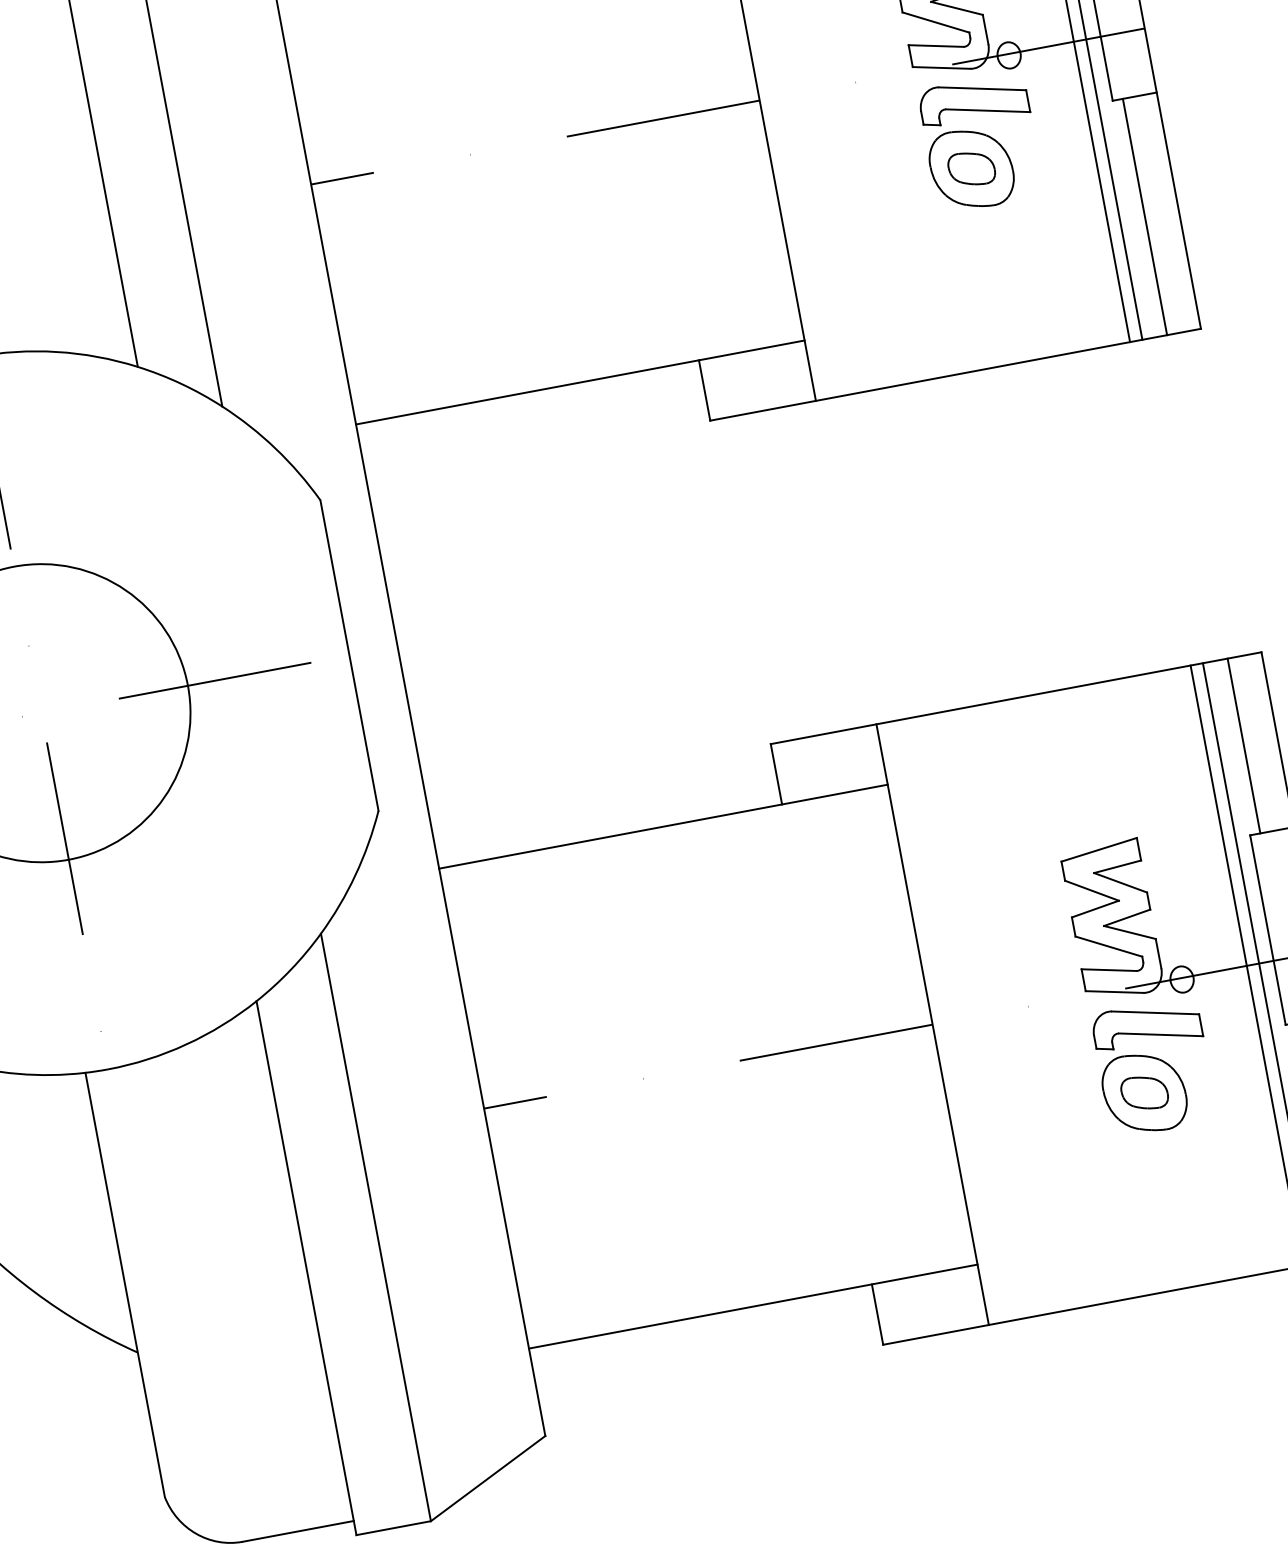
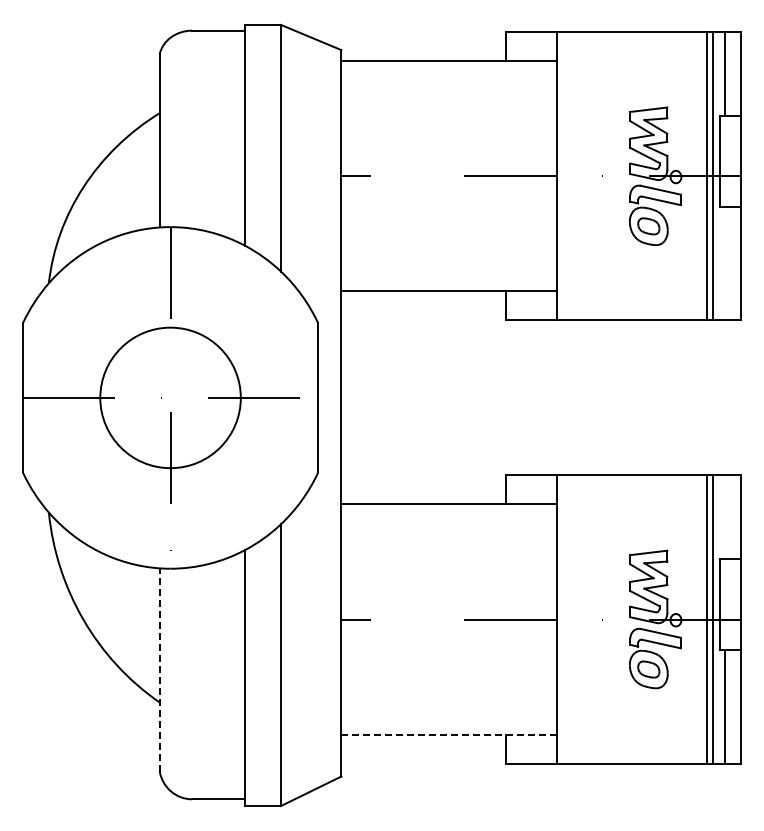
line: (1144, 216) -> (724, 263), removed
line: (1243, 746) -> (724, 517), removed
line: (124, 1285) -> (159, 670), solid -> dashed
line: (752, 1306) -> (448, 734), solid -> dashed

